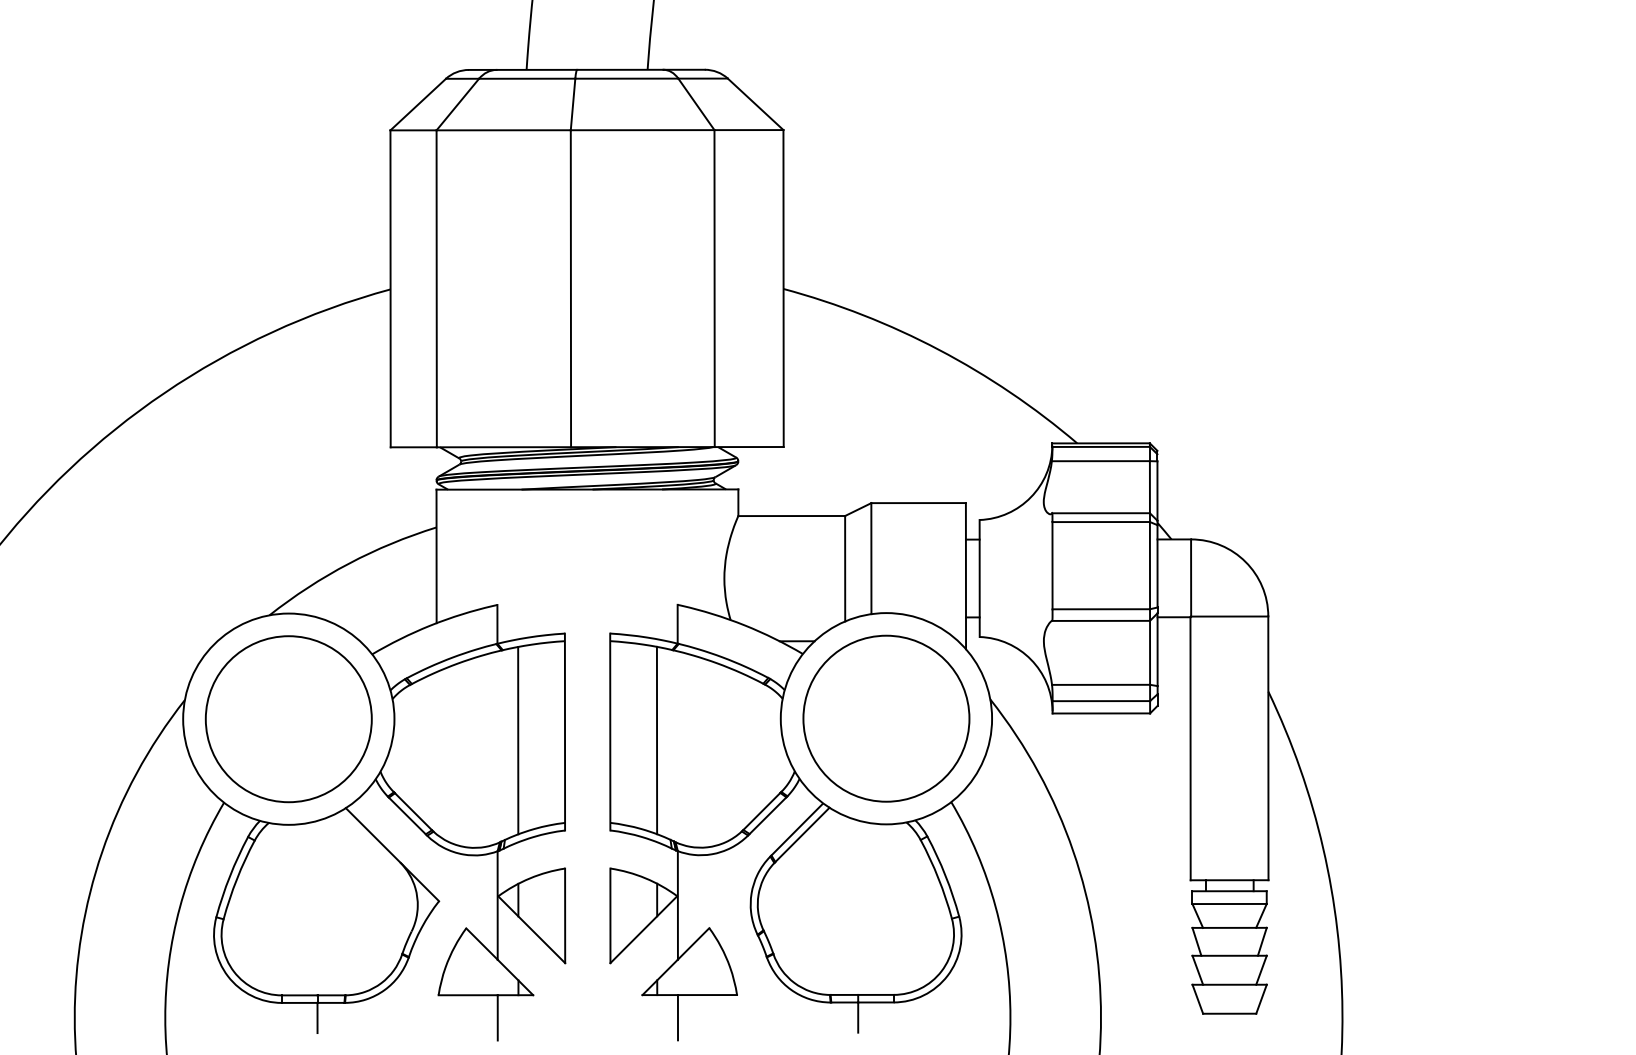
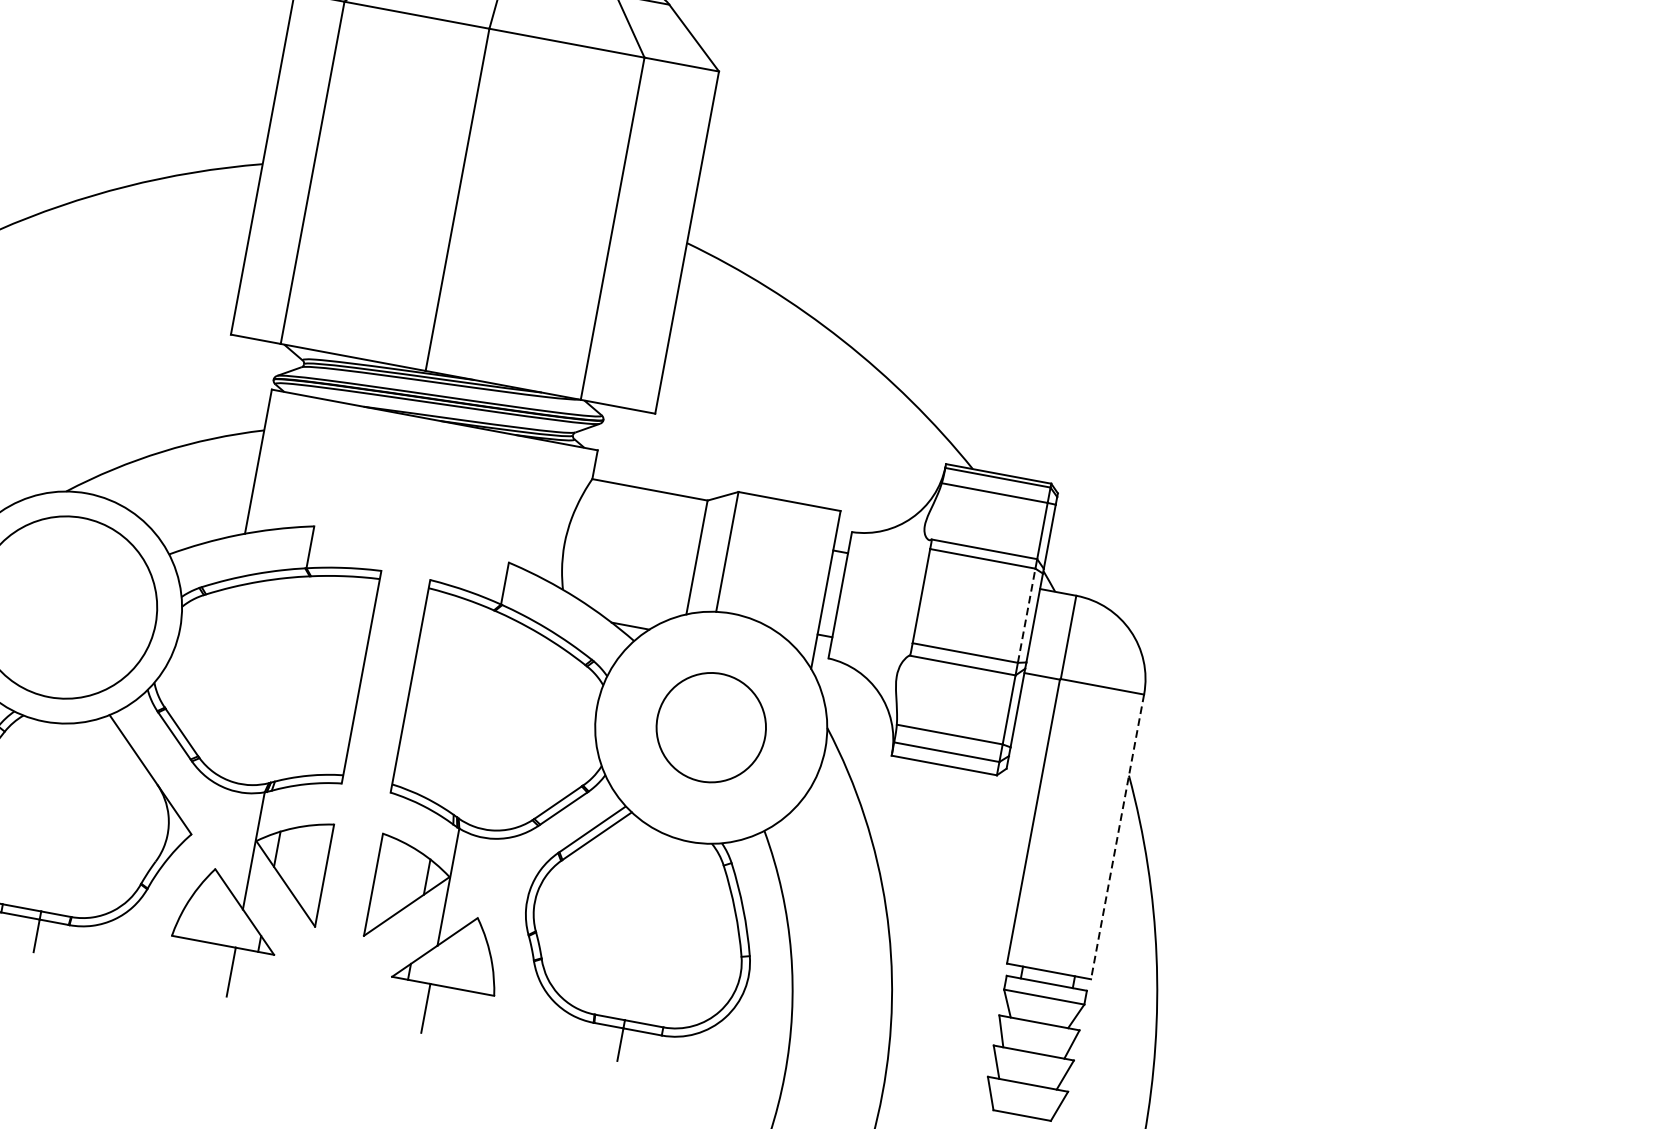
line: (1149, 565) -> (1026, 615), solid -> dashed
circle: (886, 718) -> (711, 727), size x0.6
line: (518, 740) -> (309, 676), removed
line: (656, 740) -> (458, 704), removed
line: (1268, 748) -> (1117, 837), solid -> dashed

